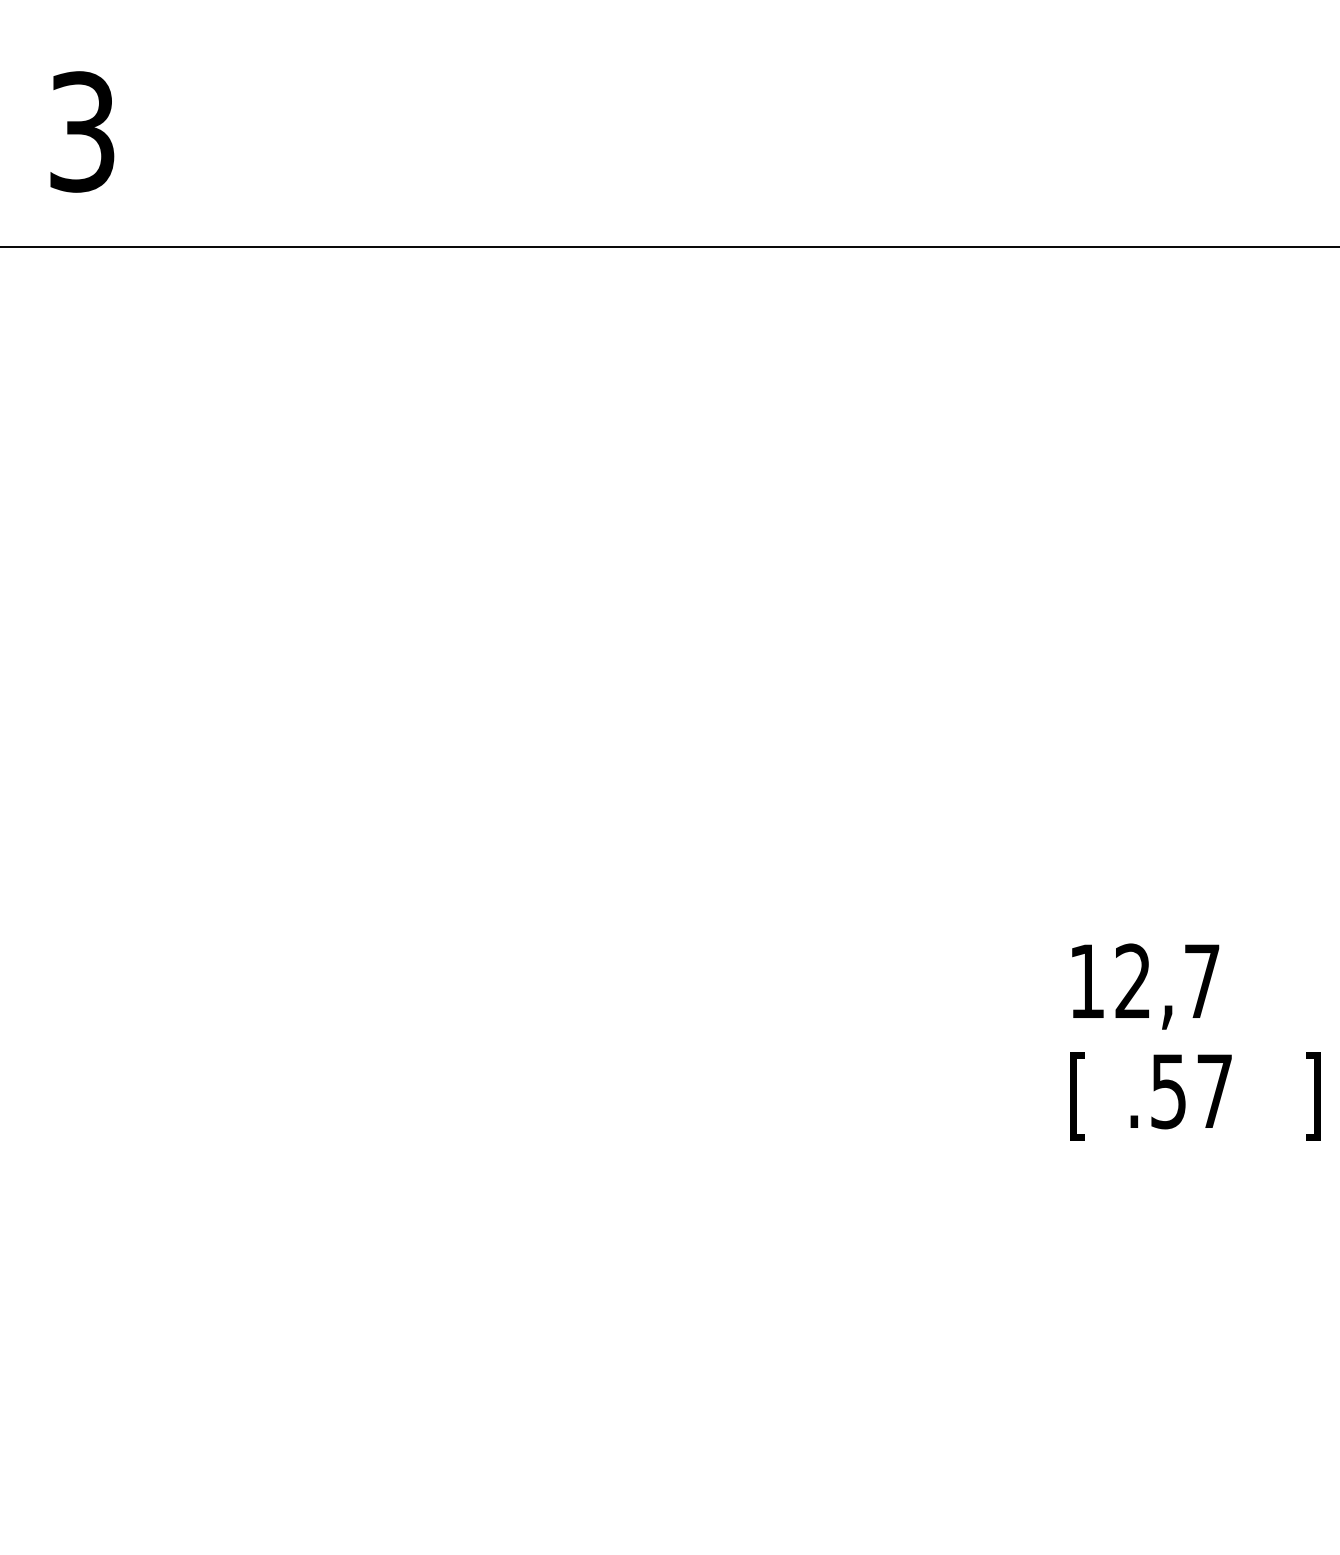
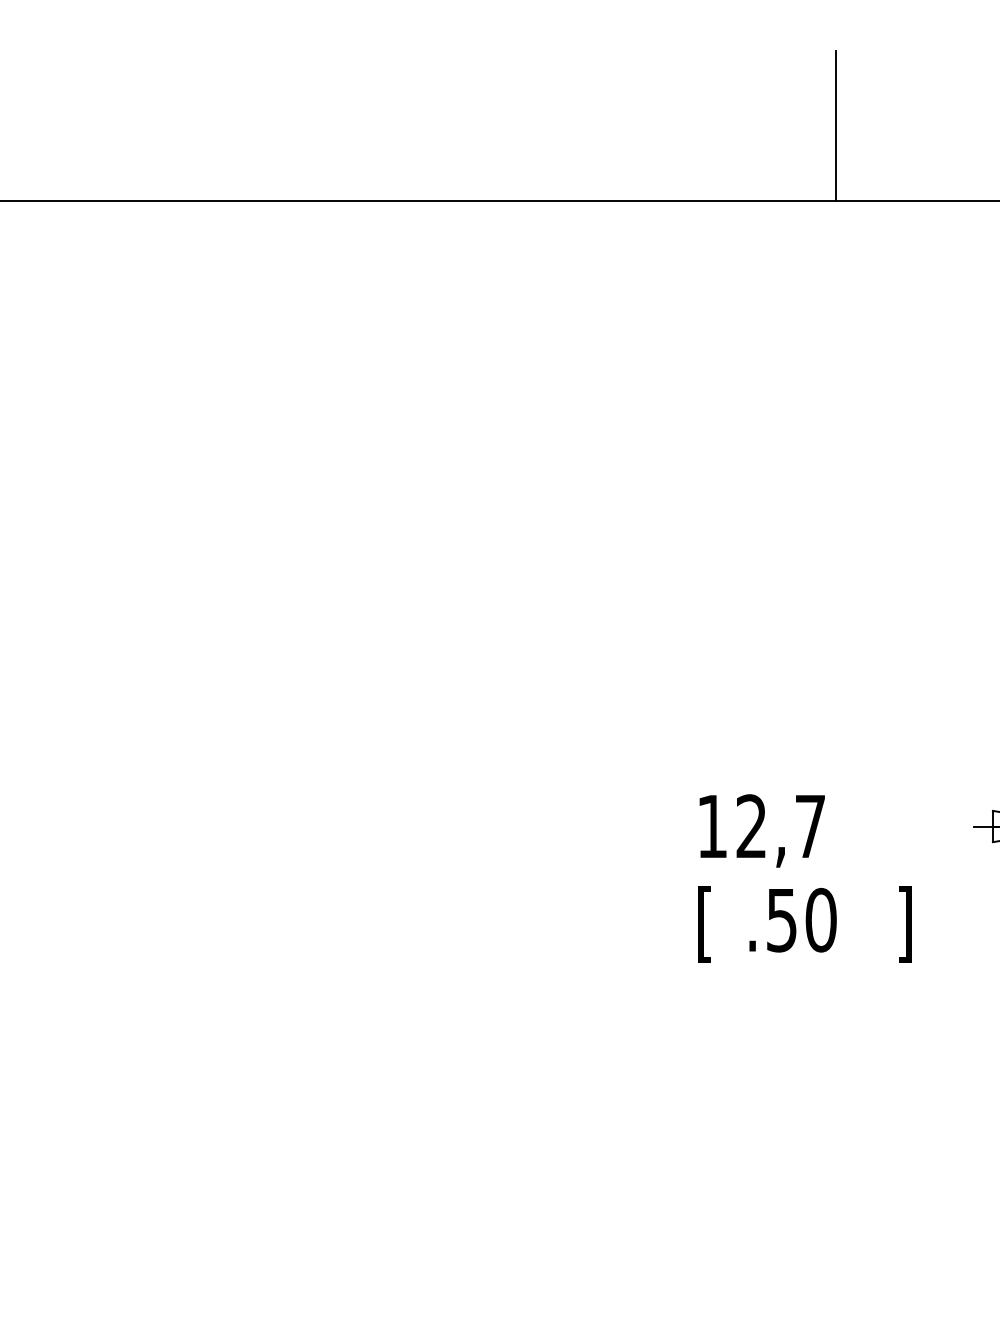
line: (1232, 159) -> (836, 126), added
text: (1214, 1091) -> (820, 920), .57 -> .50

